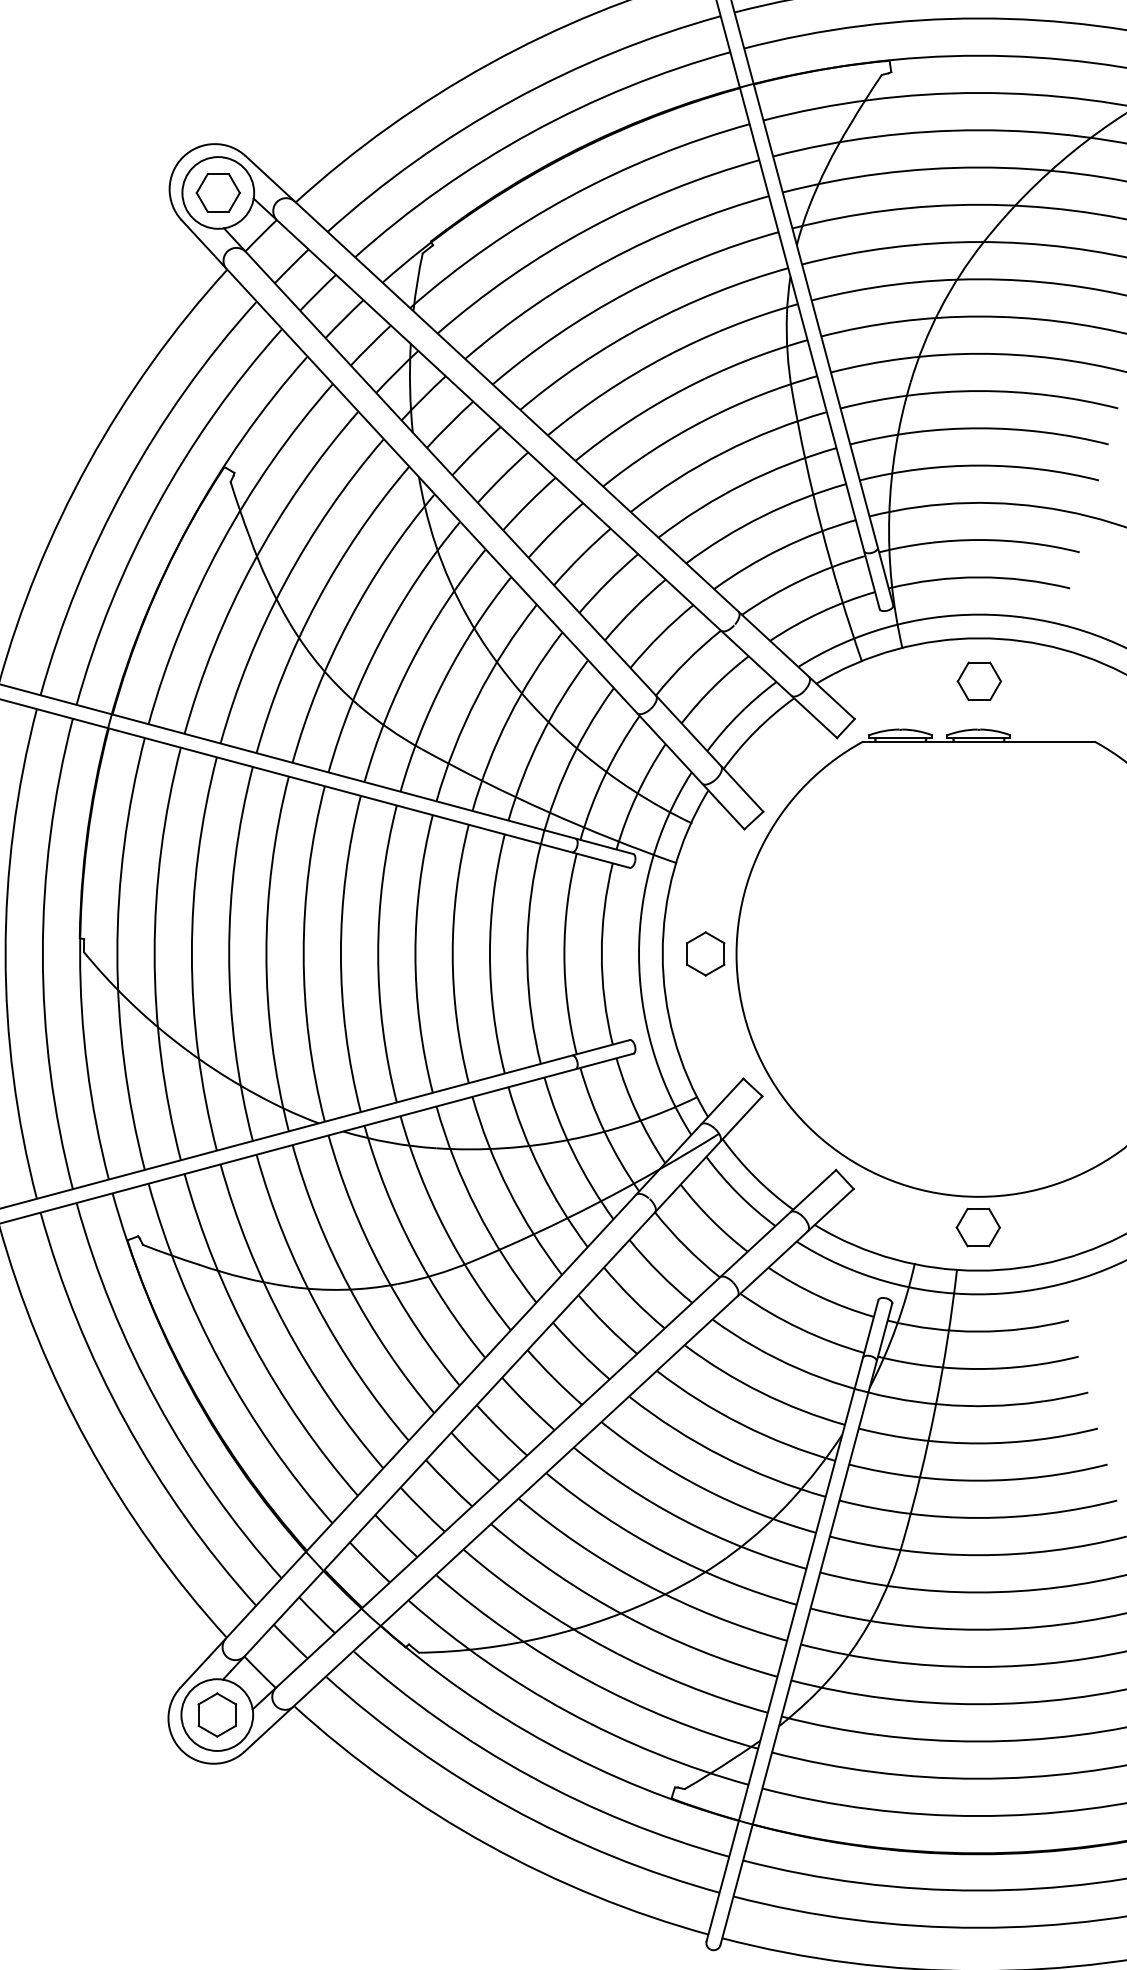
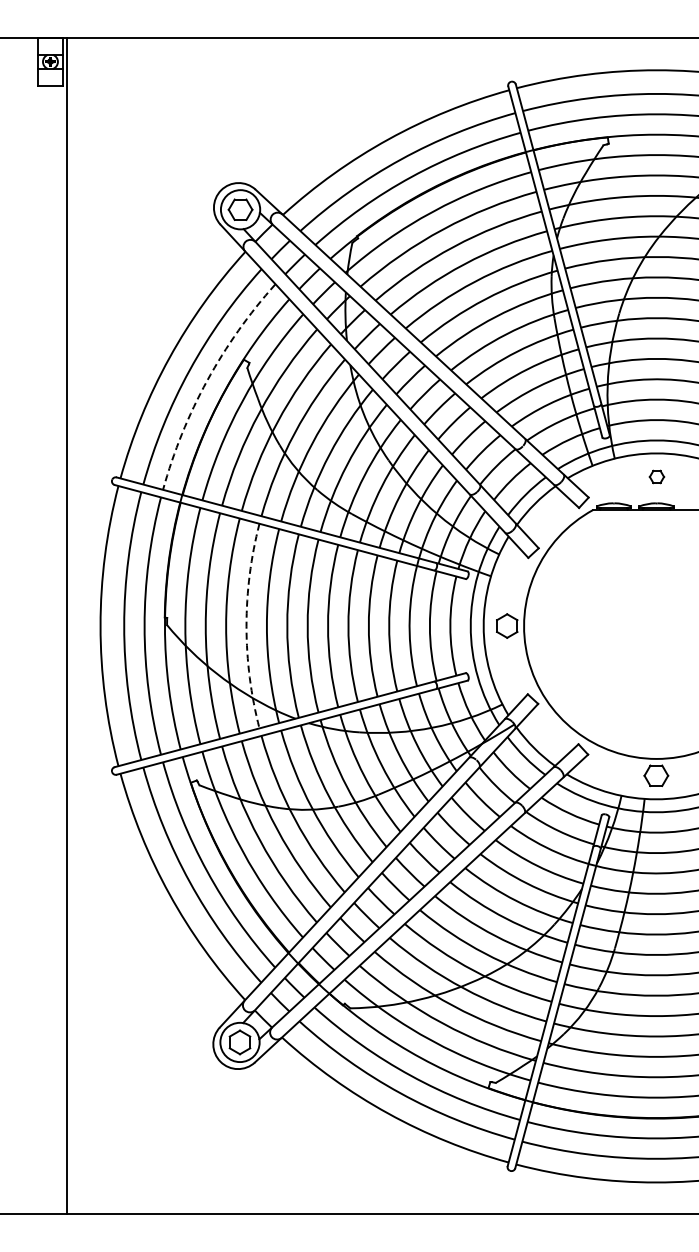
arc: (157, 505) -> (207, 380), solid -> dashed
part: (978, 680) -> (656, 476), size x0.6
arc: (229, 954) -> (246, 626), solid -> dashed

